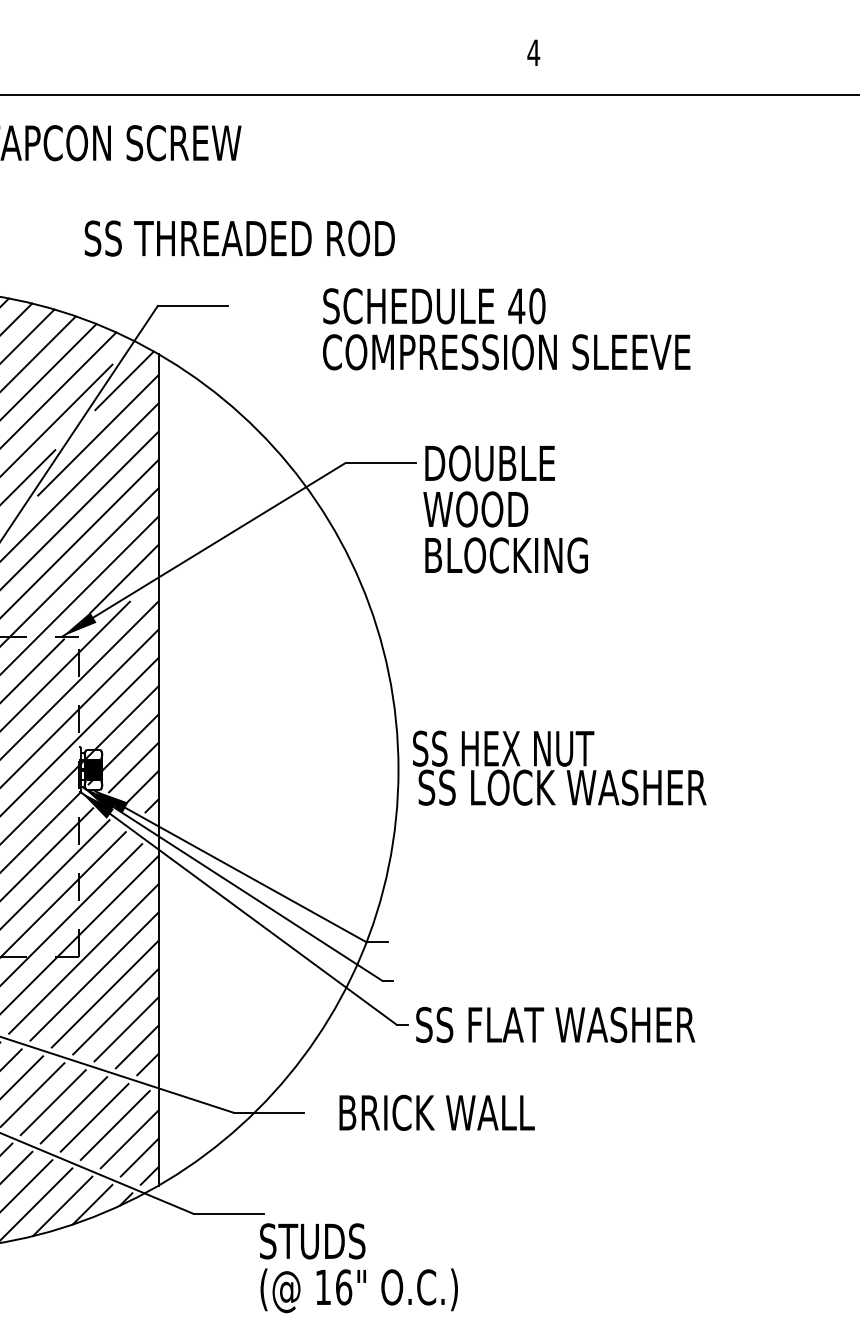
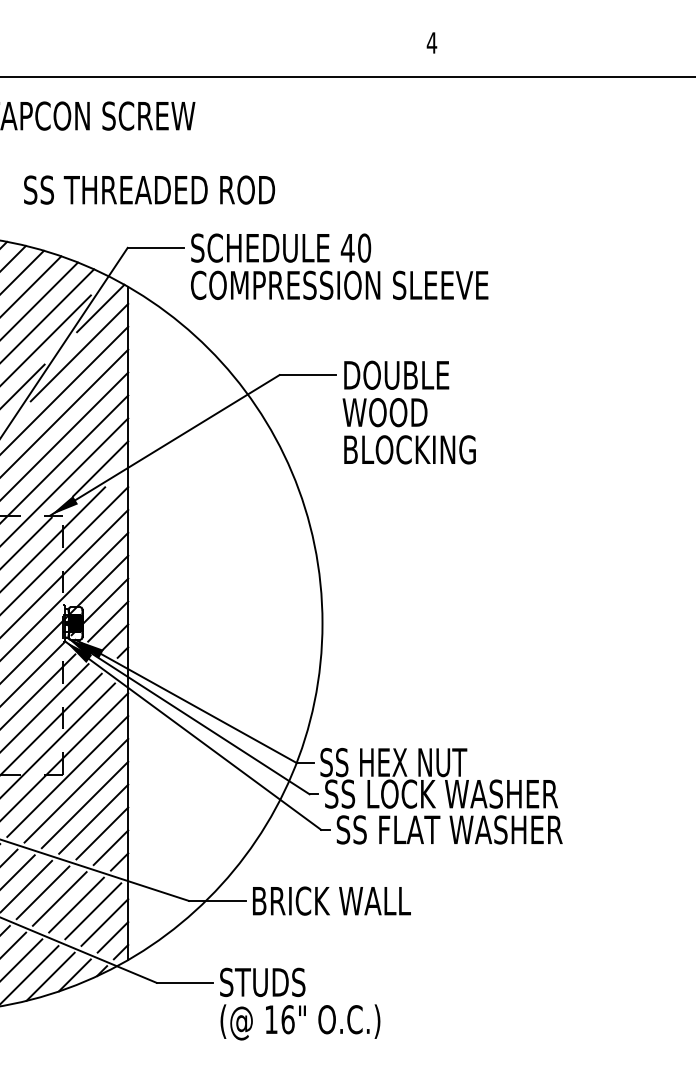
text: (239, 238) -> (149, 190), moved
text: (506, 329) -> (339, 266), moved
text: (559, 767) -> (439, 777), moved
text: (436, 1112) -> (331, 900), moved
text: (358, 1268) -> (299, 1004), moved

